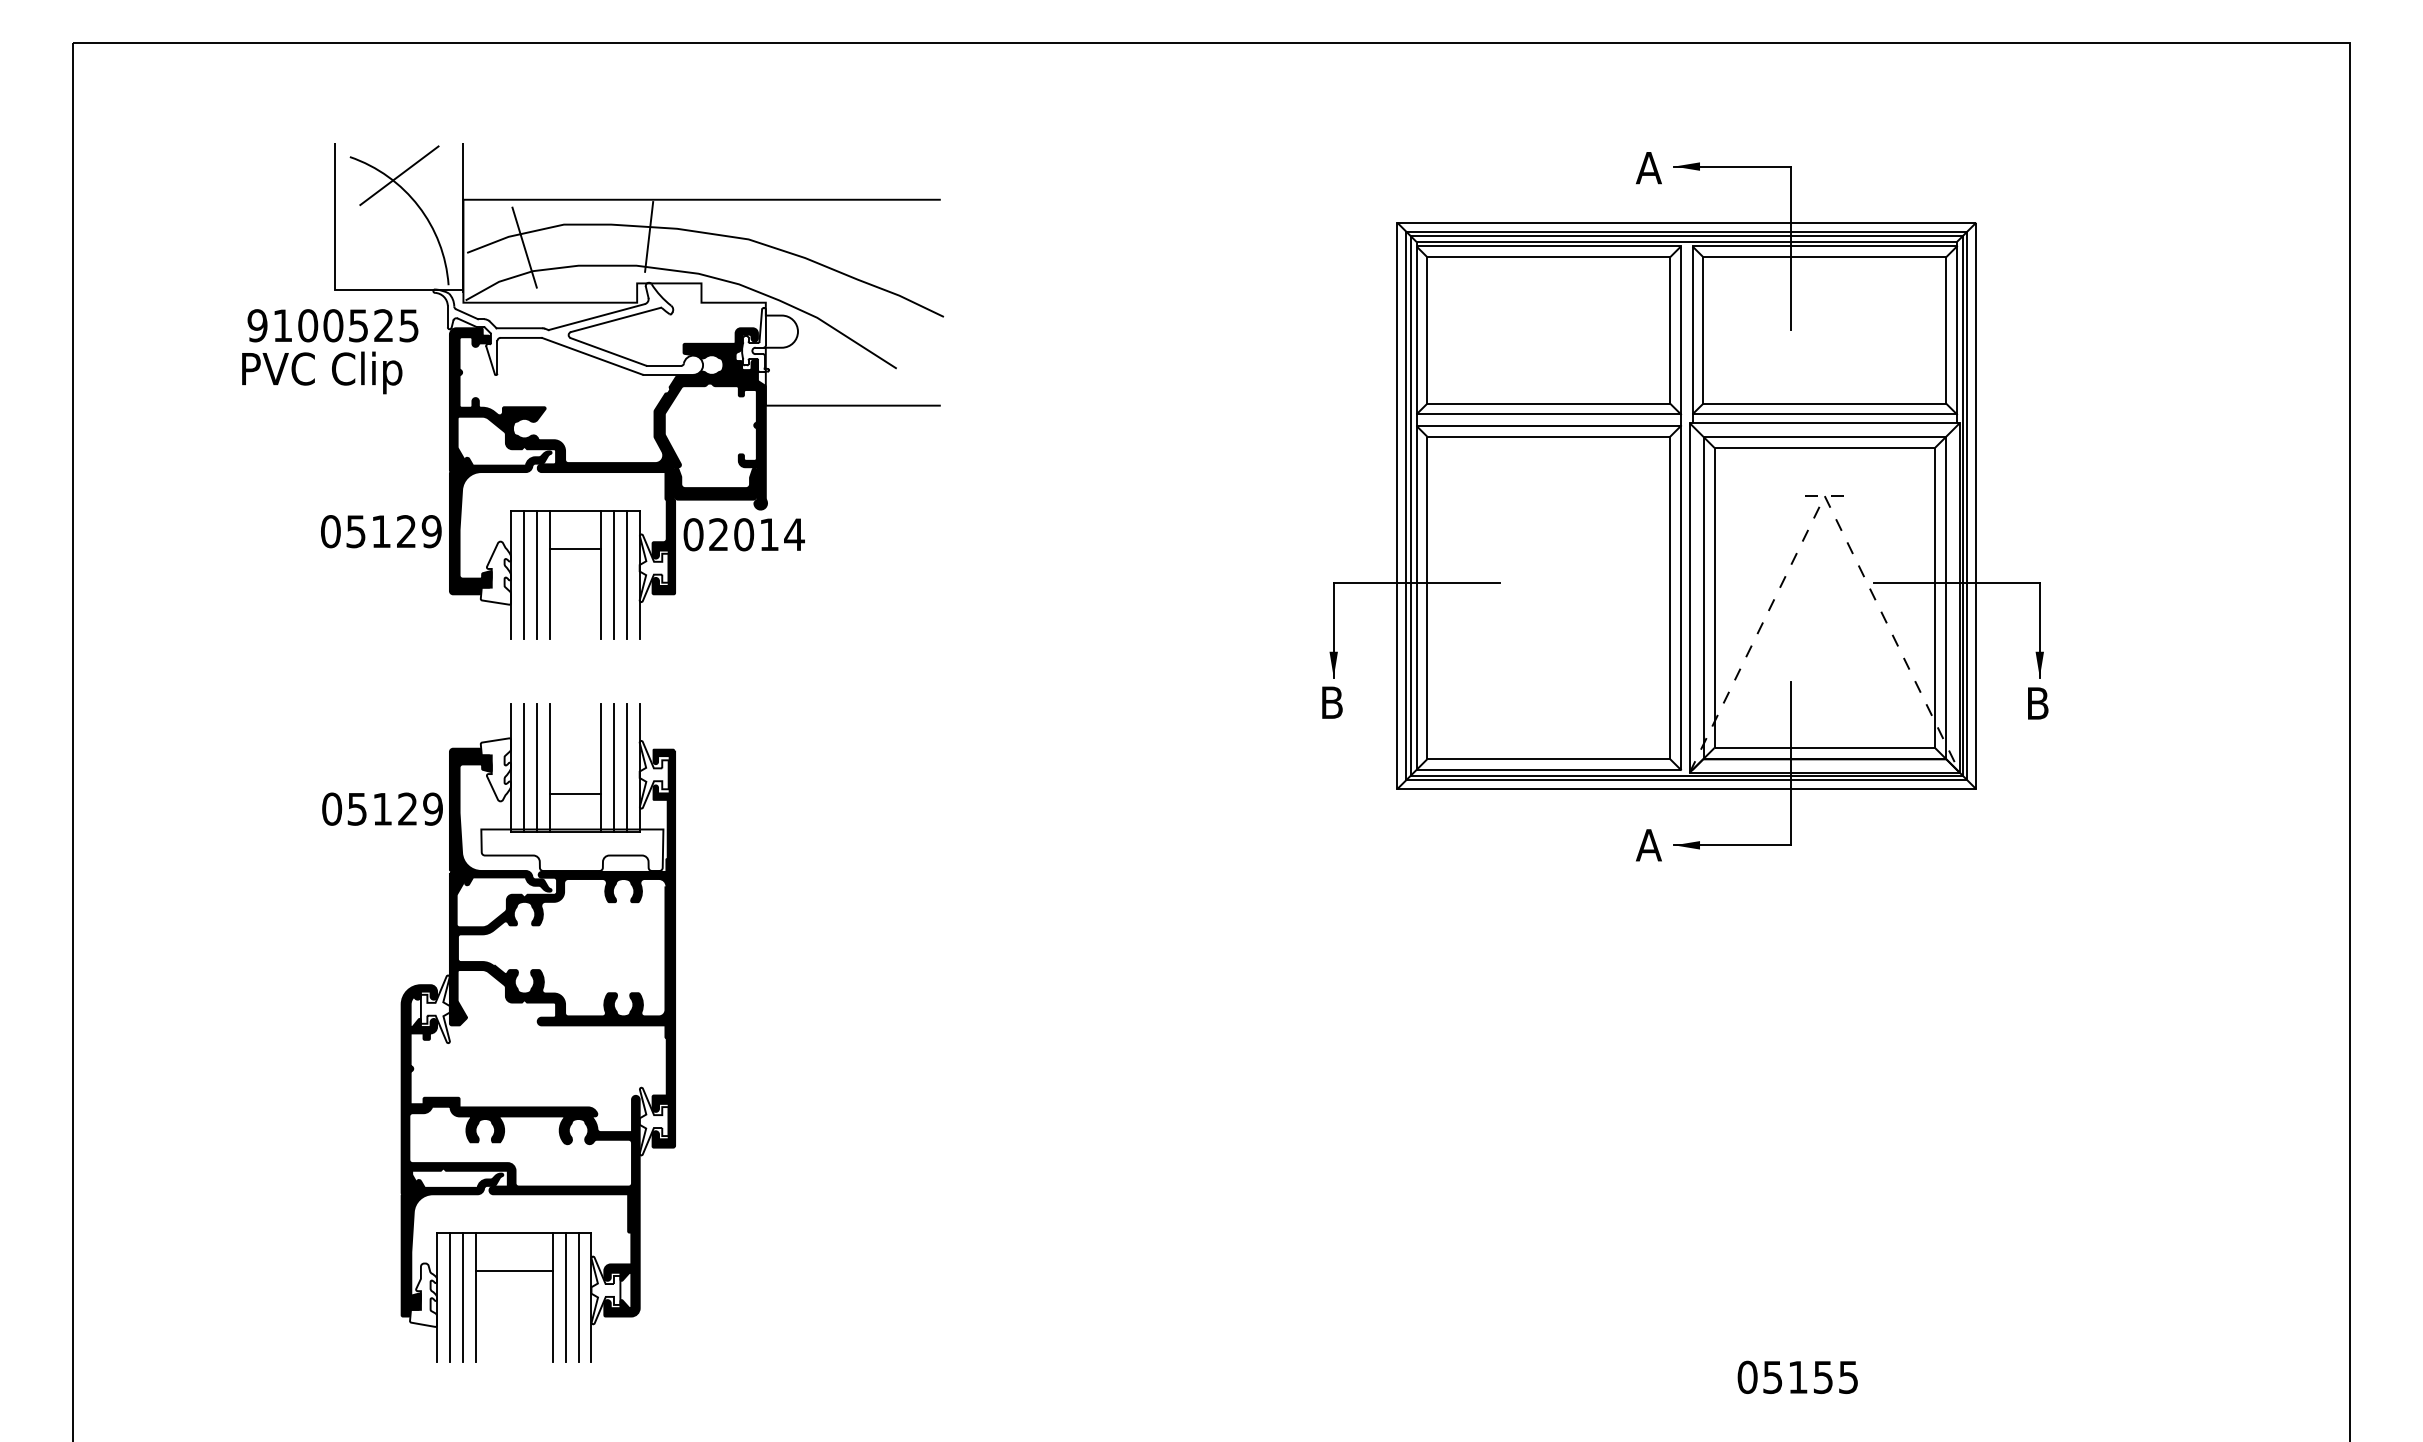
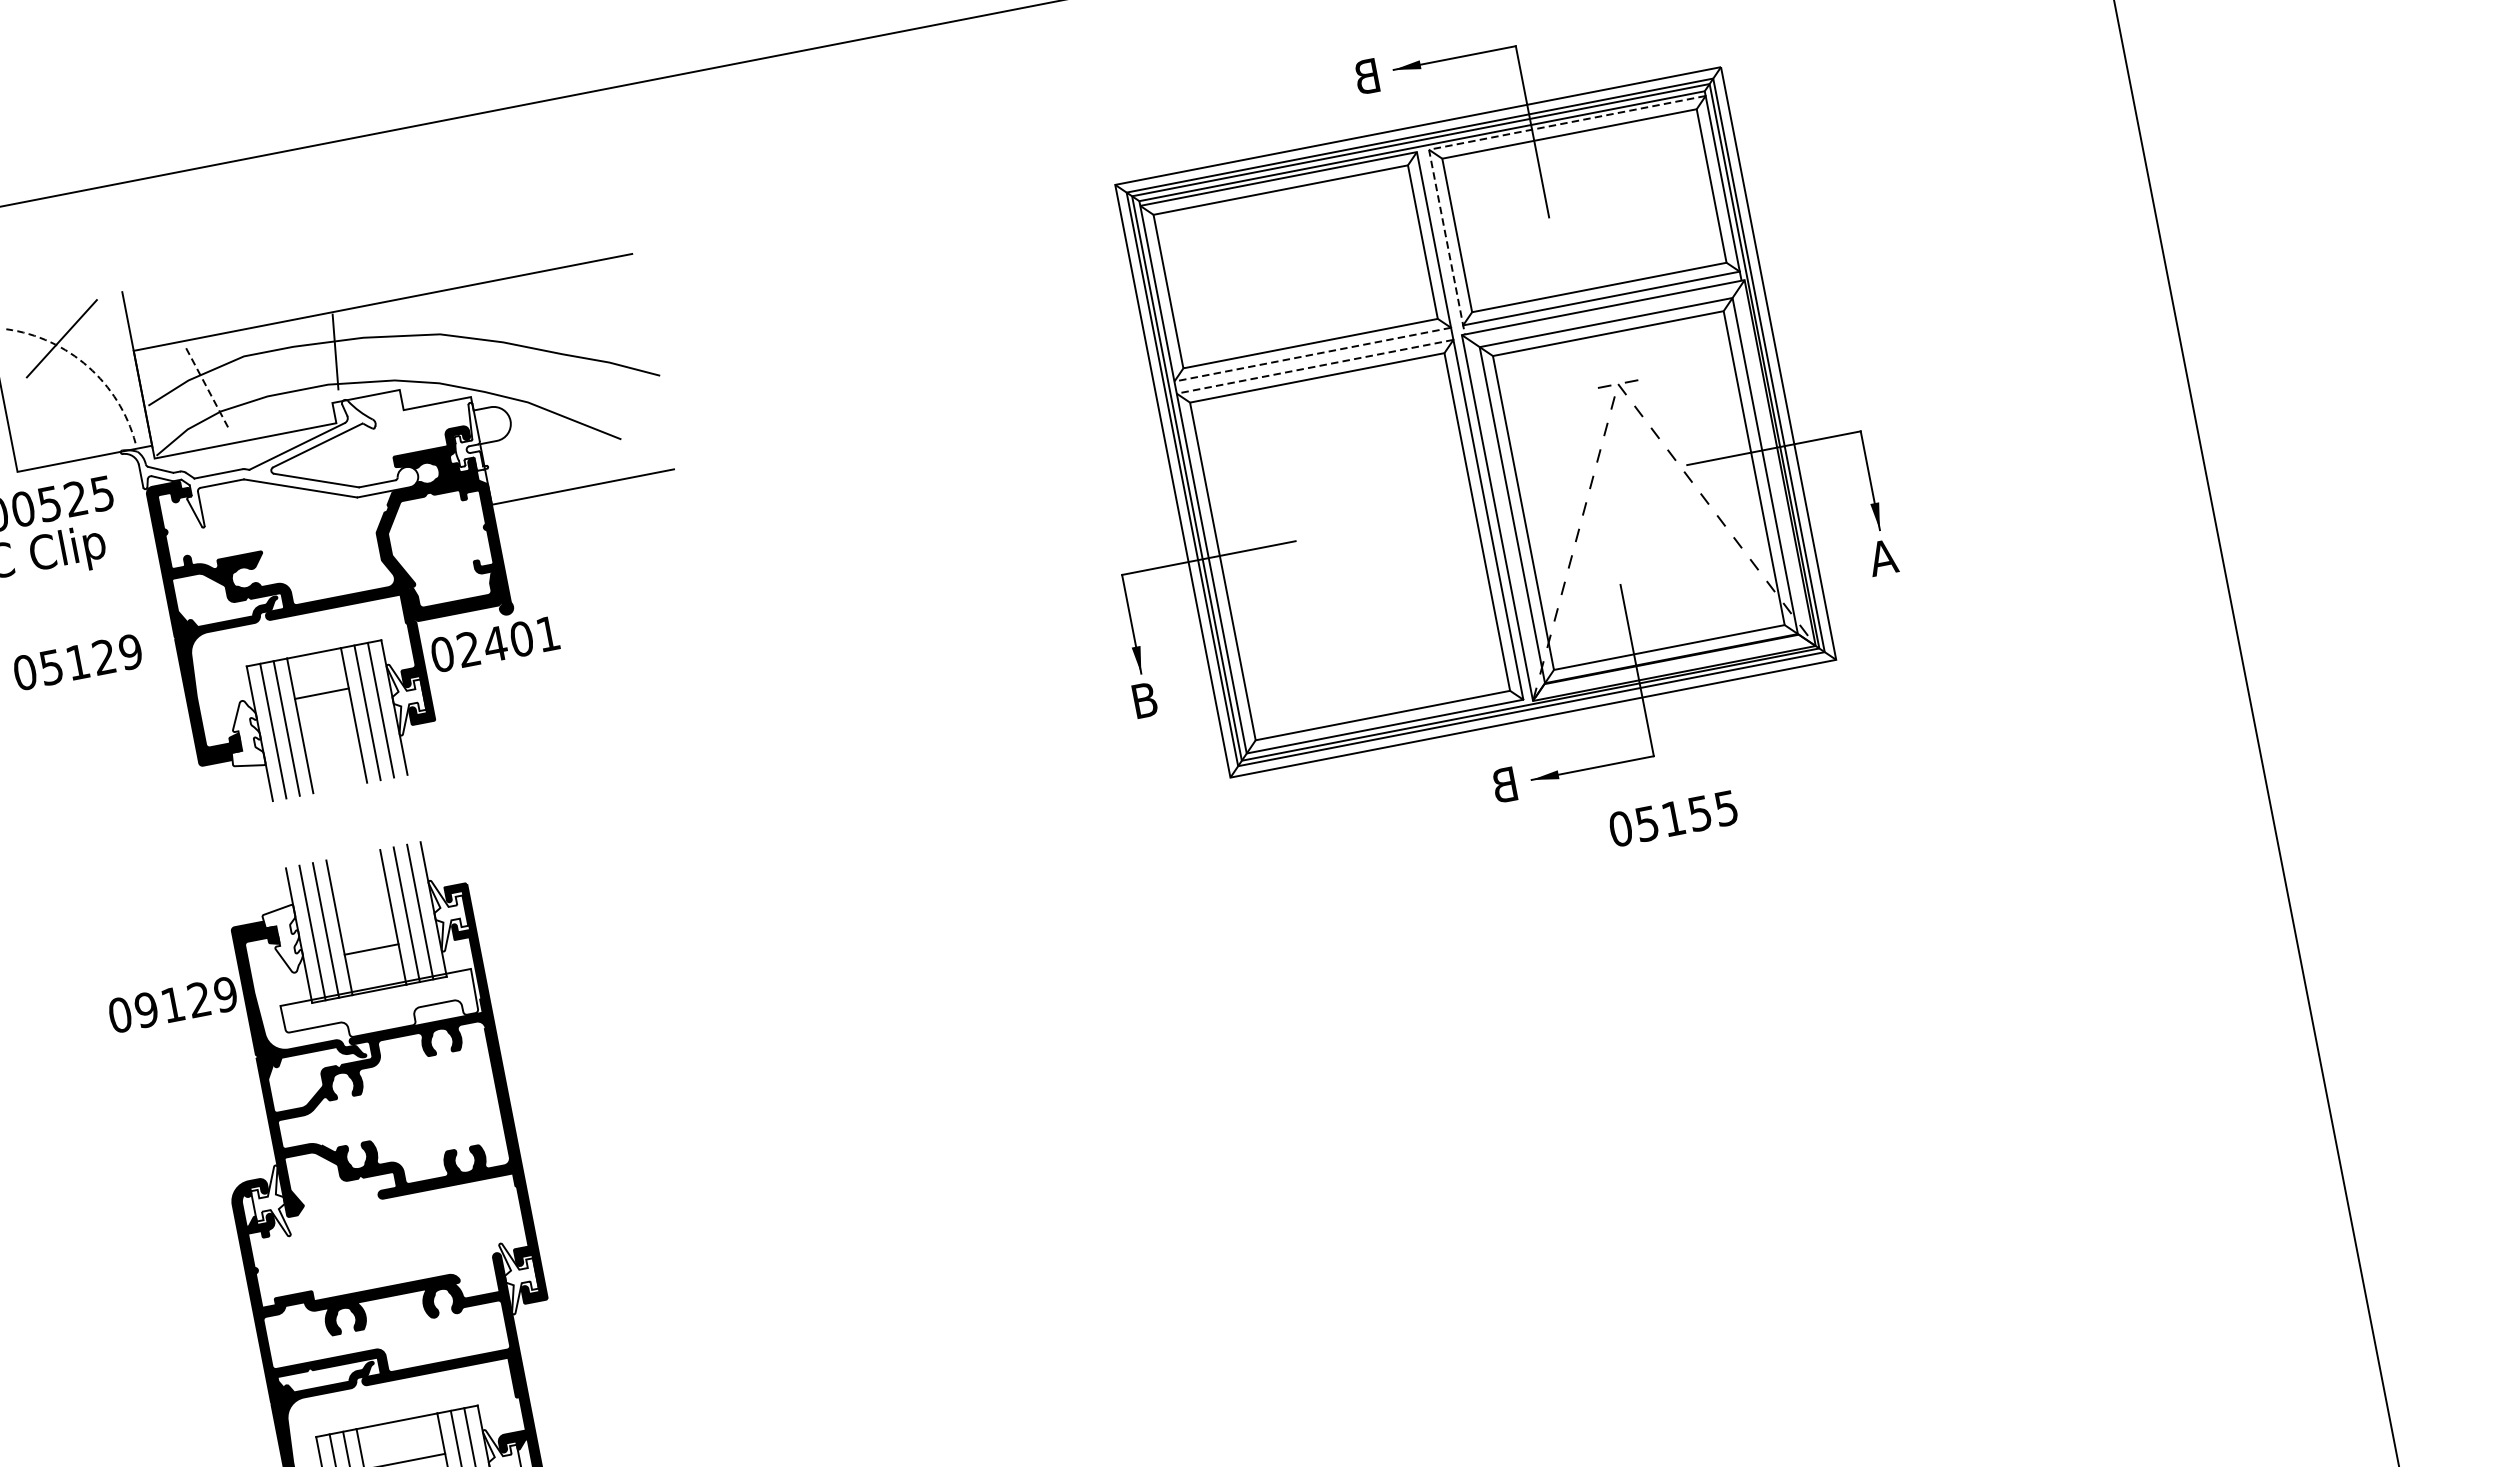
text: (1648, 168) -> (1367, 77), A -> B
line: (418, 206) -> (88, 367), solid -> dashed
line: (1735, 246) -> (1473, 141), solid -> dashed
line: (524, 247) -> (207, 388), solid -> dashed
line: (1548, 414) -> (1312, 354), solid -> dashed
line: (1548, 425) -> (1314, 366), solid -> dashed
text: (381, 531) -> (78, 662), moved
text: (768, 534) -> (520, 639), 02014 -> 02401
text: (2037, 703) -> (1882, 557), B -> A
text: (357, 808) -> (146, 1009), 05129 -> 09129
text: (1648, 845) -> (1504, 785), A -> B
text: (1797, 1376) -> (1672, 817), moved

